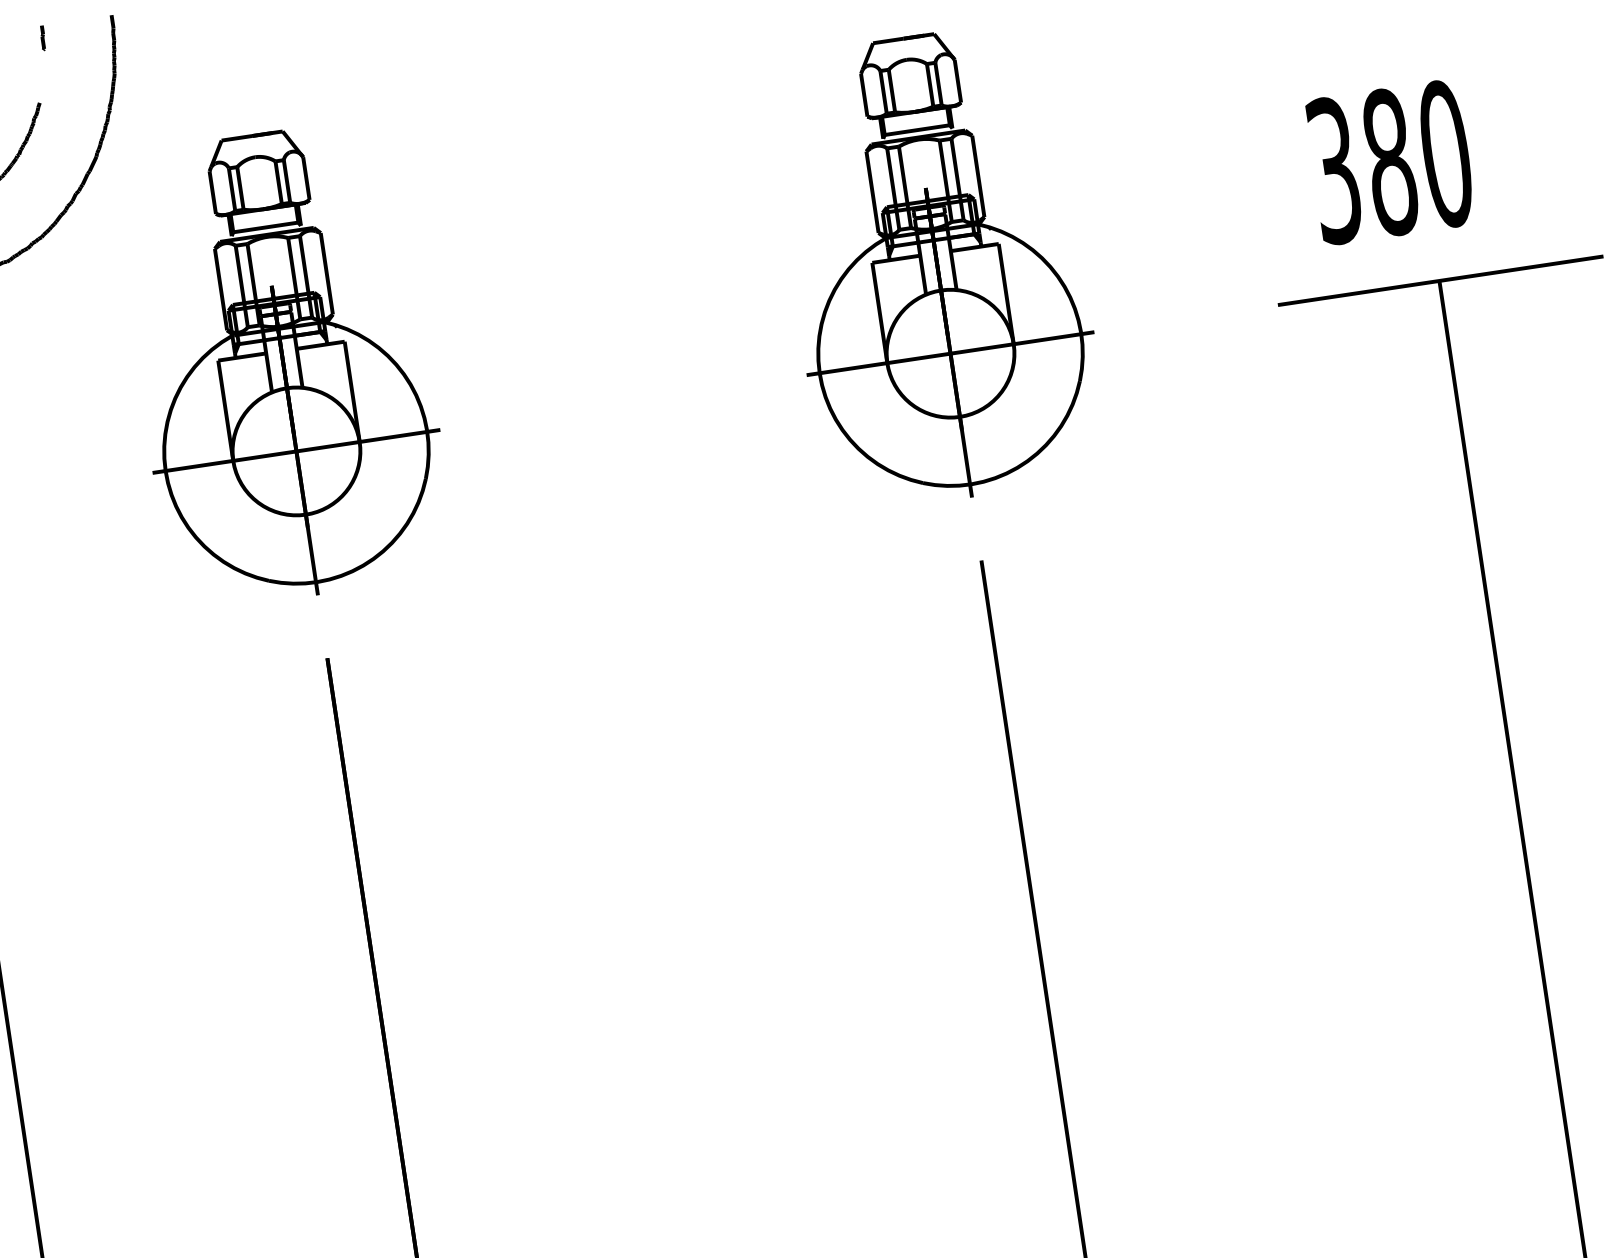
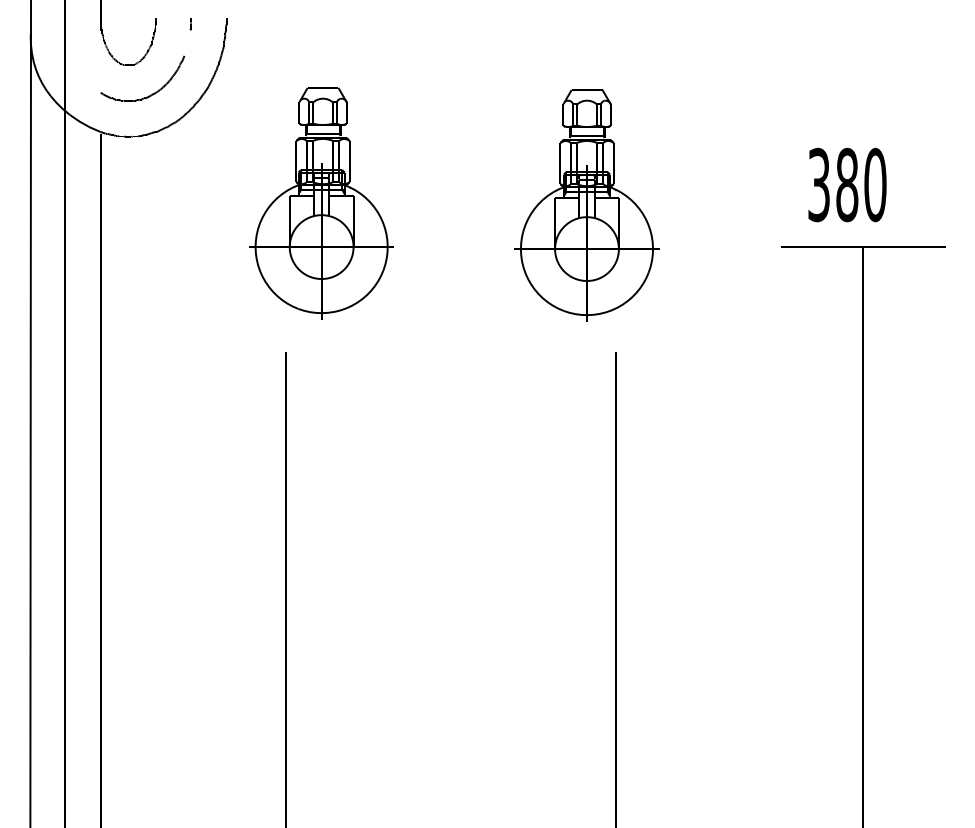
part: (936, 267) -> (586, 205), moved
part: (283, 365) -> (321, 203), moved

